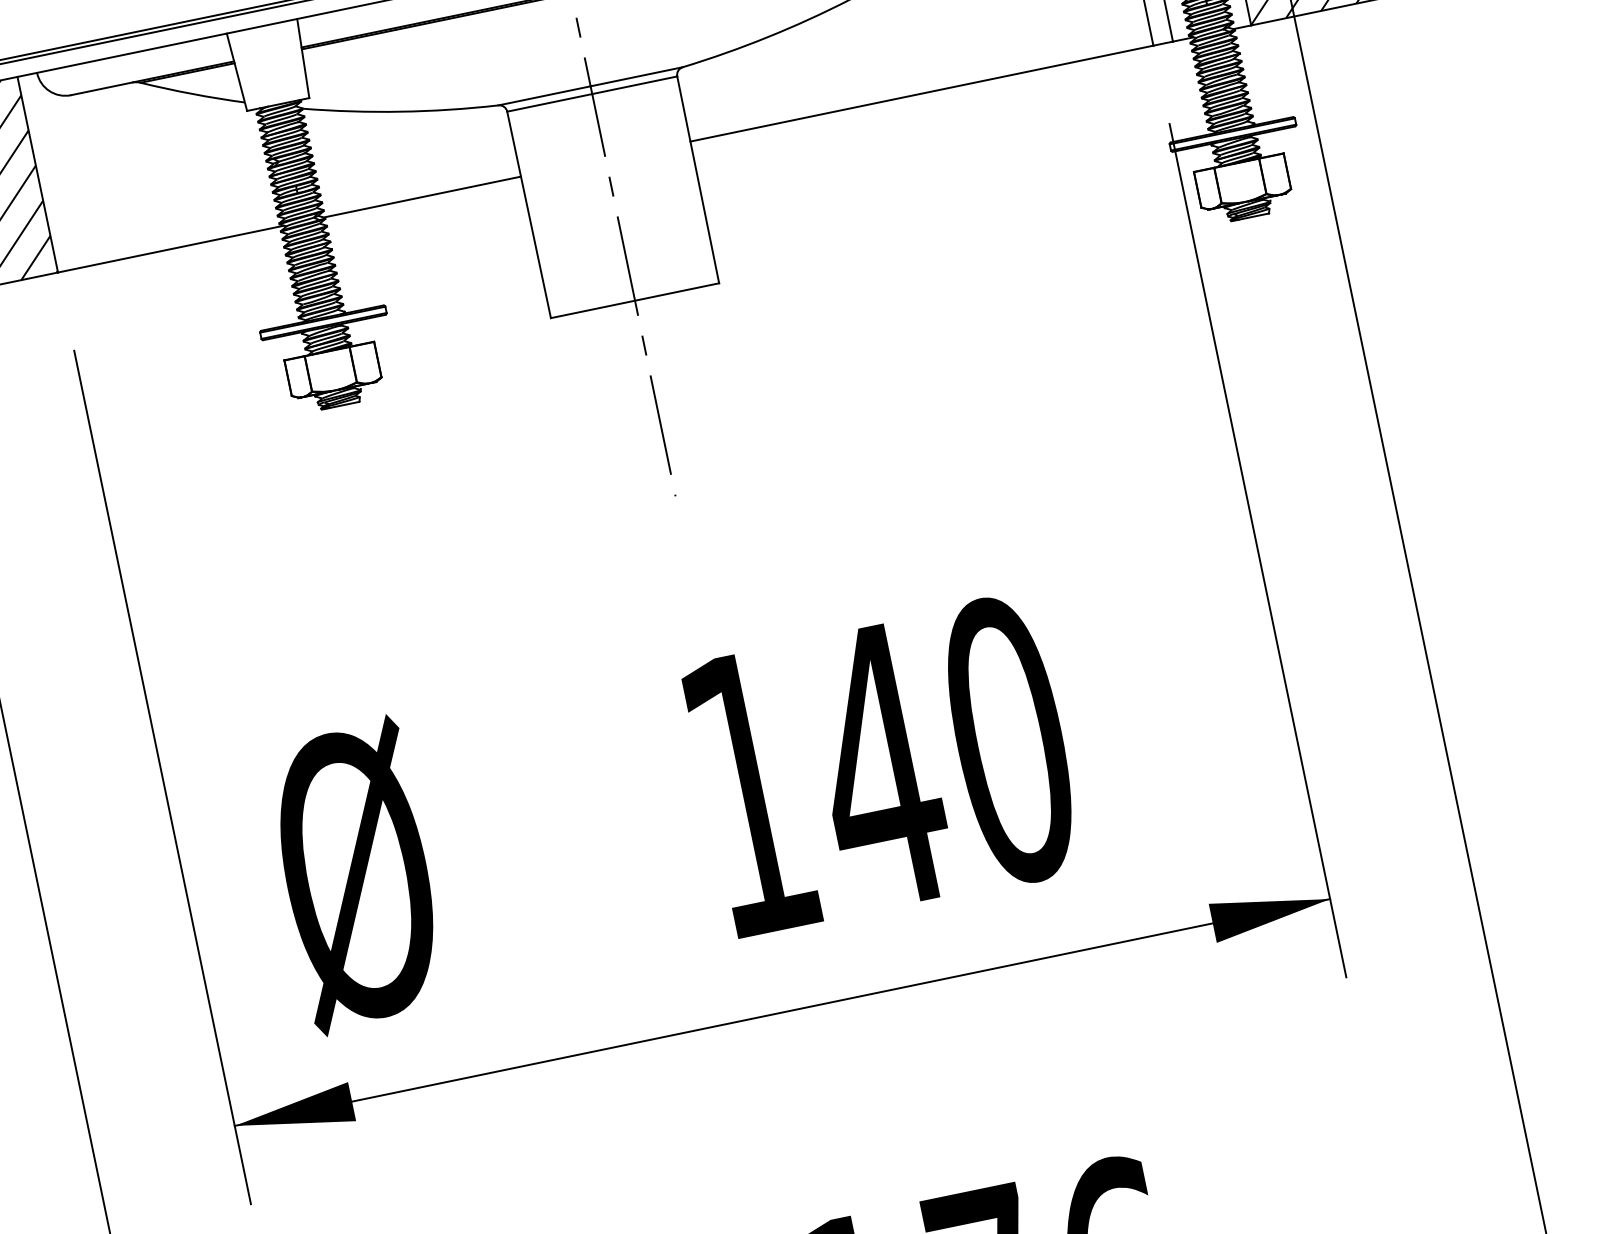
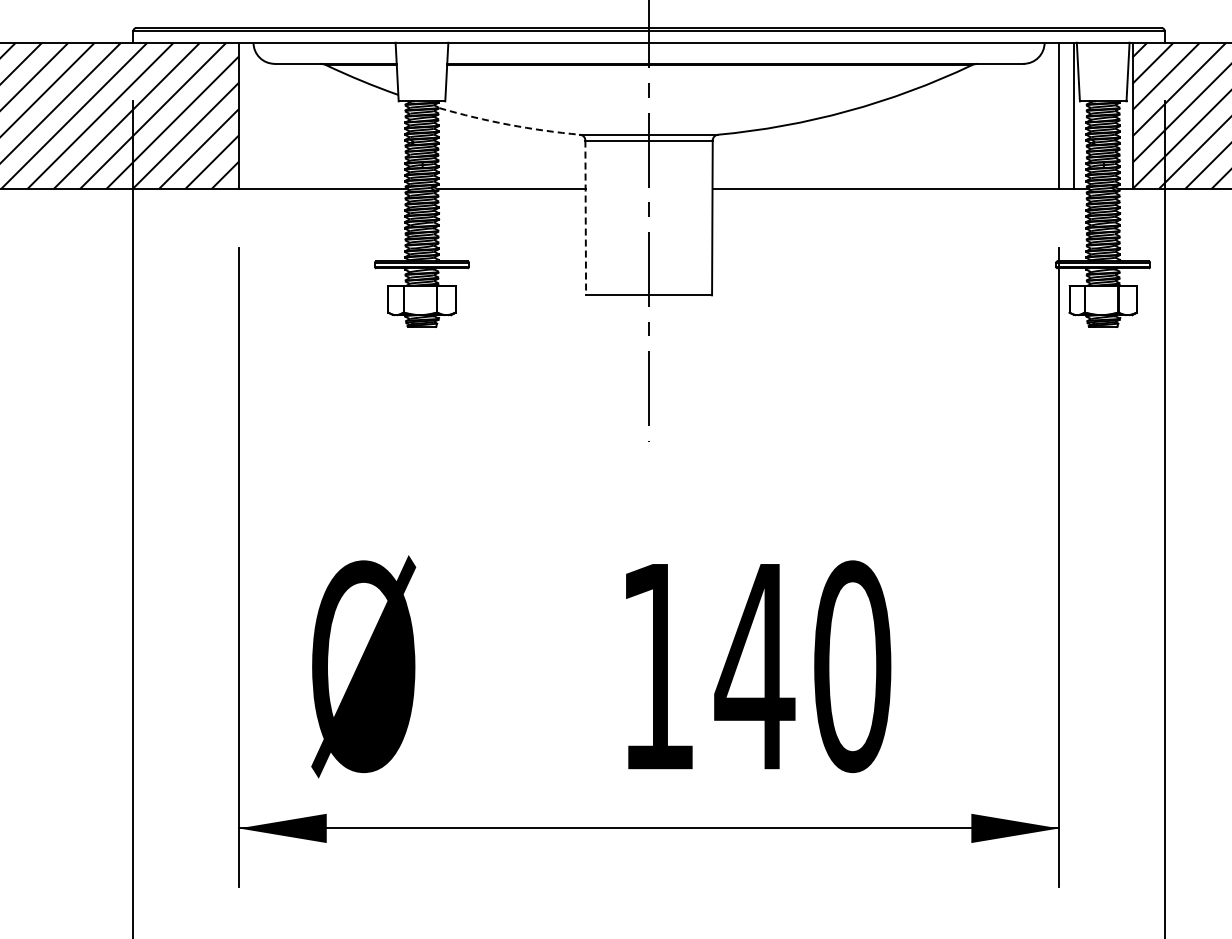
arc: (401, 111) -> (509, 124), solid -> dashed
line: (528, 215) -> (585, 218), solid -> dashed

